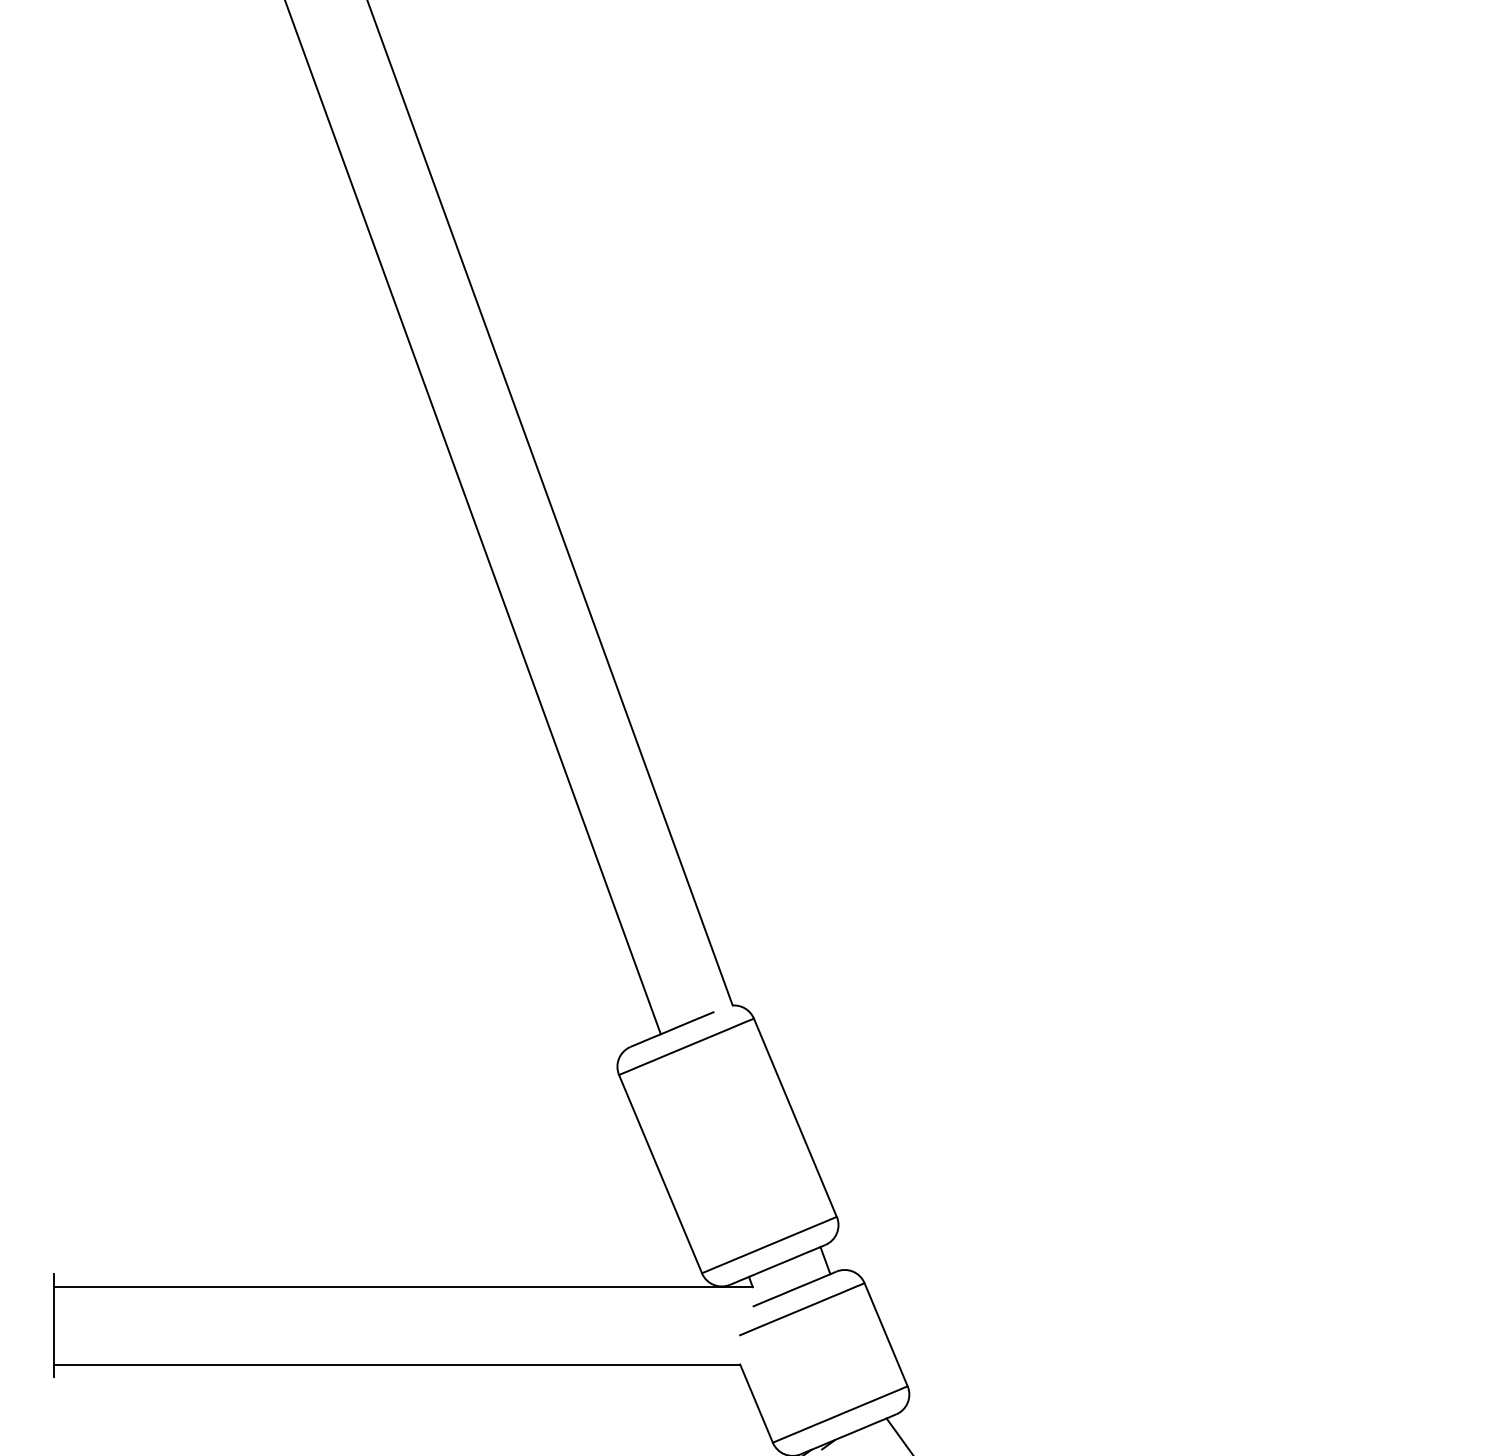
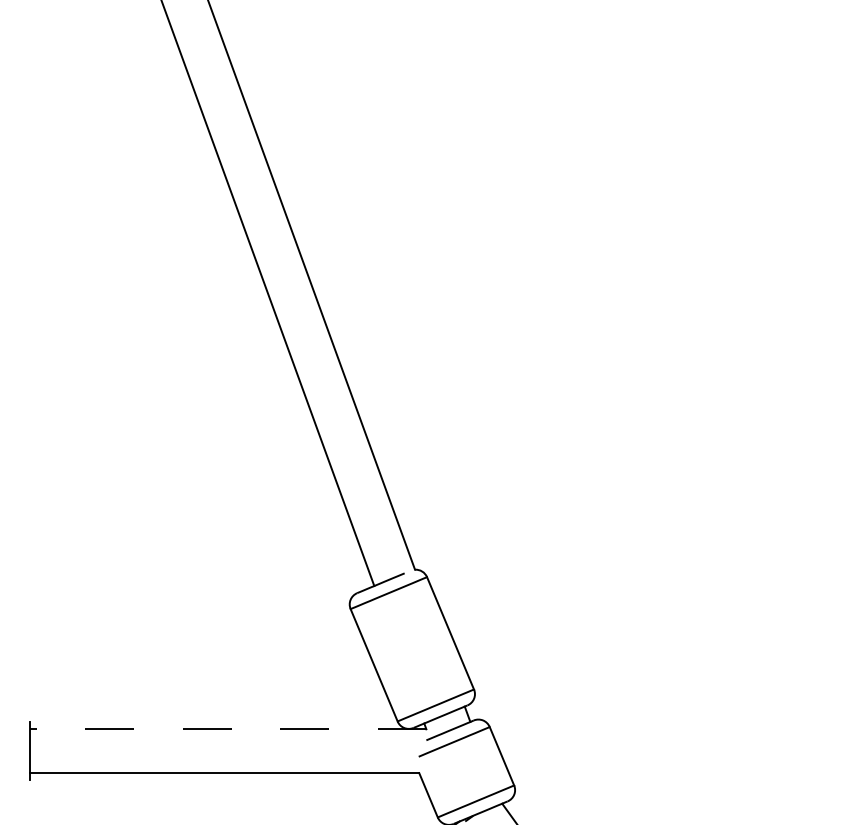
line: (401, 1287) -> (227, 729), solid -> dashed

